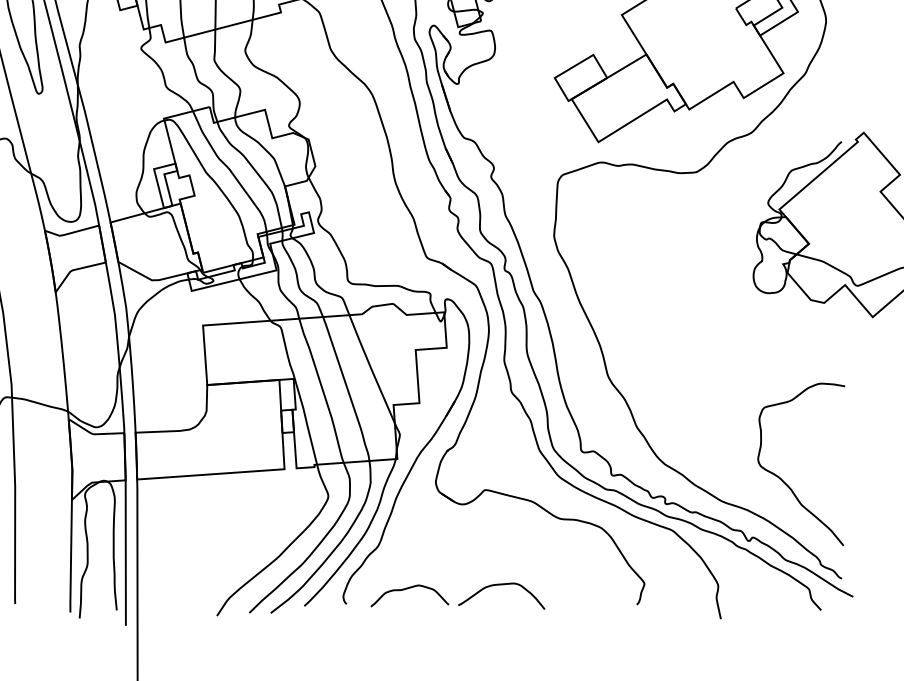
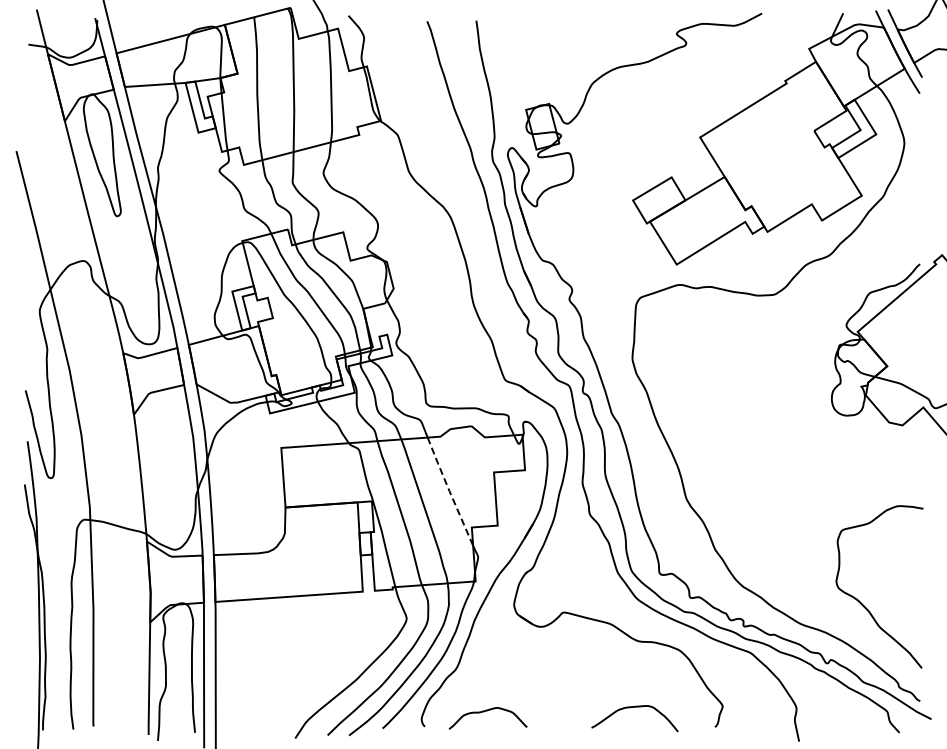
line: (371, 369) -> (449, 491), solid -> dashed
curve: (497, 586) -> (630, 708), moved

